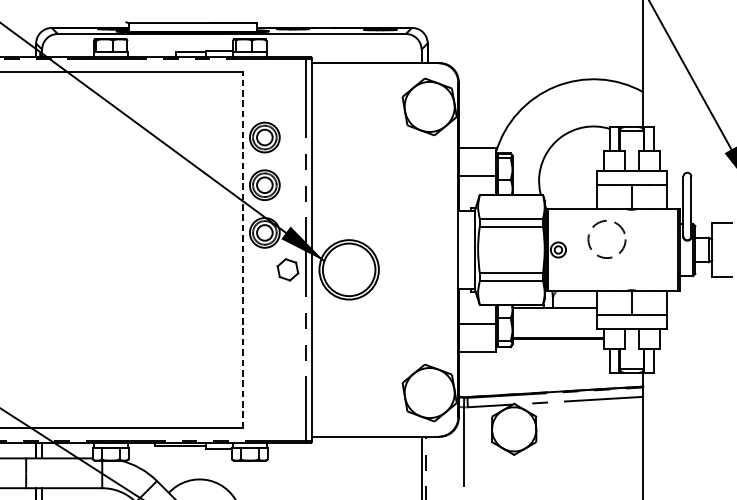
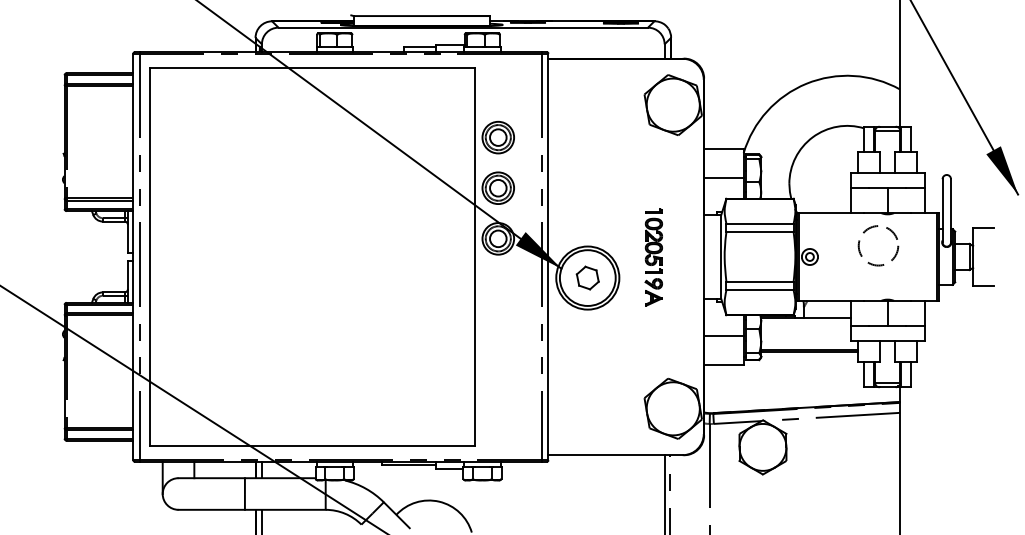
circle: (607, 239) -> (878, 245), moved
line: (243, 249) -> (475, 256), dashed -> solid
part: (411, 250) -> (653, 257), added
part: (287, 269) -> (587, 277), moved

